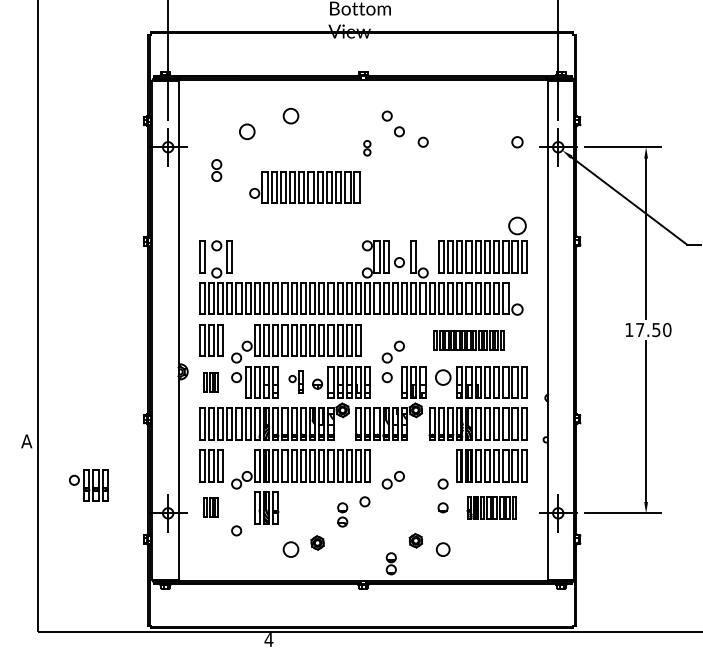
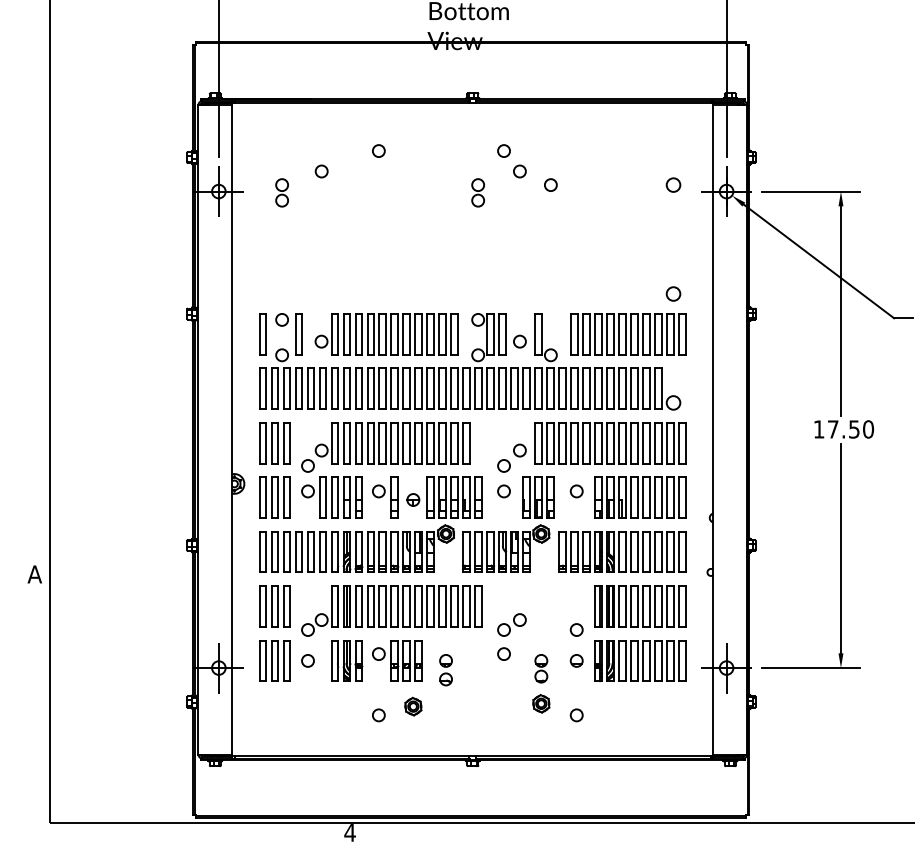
circle: (290, 115) -> (378, 150), size x0.62
circle: (247, 131) -> (321, 171), size x0.62
part: (366, 147) -> (477, 192), size x1.43
part: (216, 170) -> (281, 192), moved
part: (304, 187) -> (386, 334), moved
circle: (517, 225) -> (673, 293), size x0.62
part: (469, 340) -> (610, 443), size x1.67
circle: (442, 377) -> (576, 491), size x0.62
part: (210, 382) -> (274, 497), size x1.67
part: (296, 382) -> (385, 497), size x1.43
part: (88, 485) -> (397, 660), moved
circle: (364, 501) -> (503, 653), moved
part: (210, 507) -> (274, 660), size x1.67
part: (492, 507) -> (640, 660), size x1.43
circle: (236, 530) -> (307, 660), moved
circle: (290, 549) -> (378, 715), size x0.62
circle: (442, 549) -> (576, 715), size x0.71
part: (391, 563) -> (541, 668), moved

